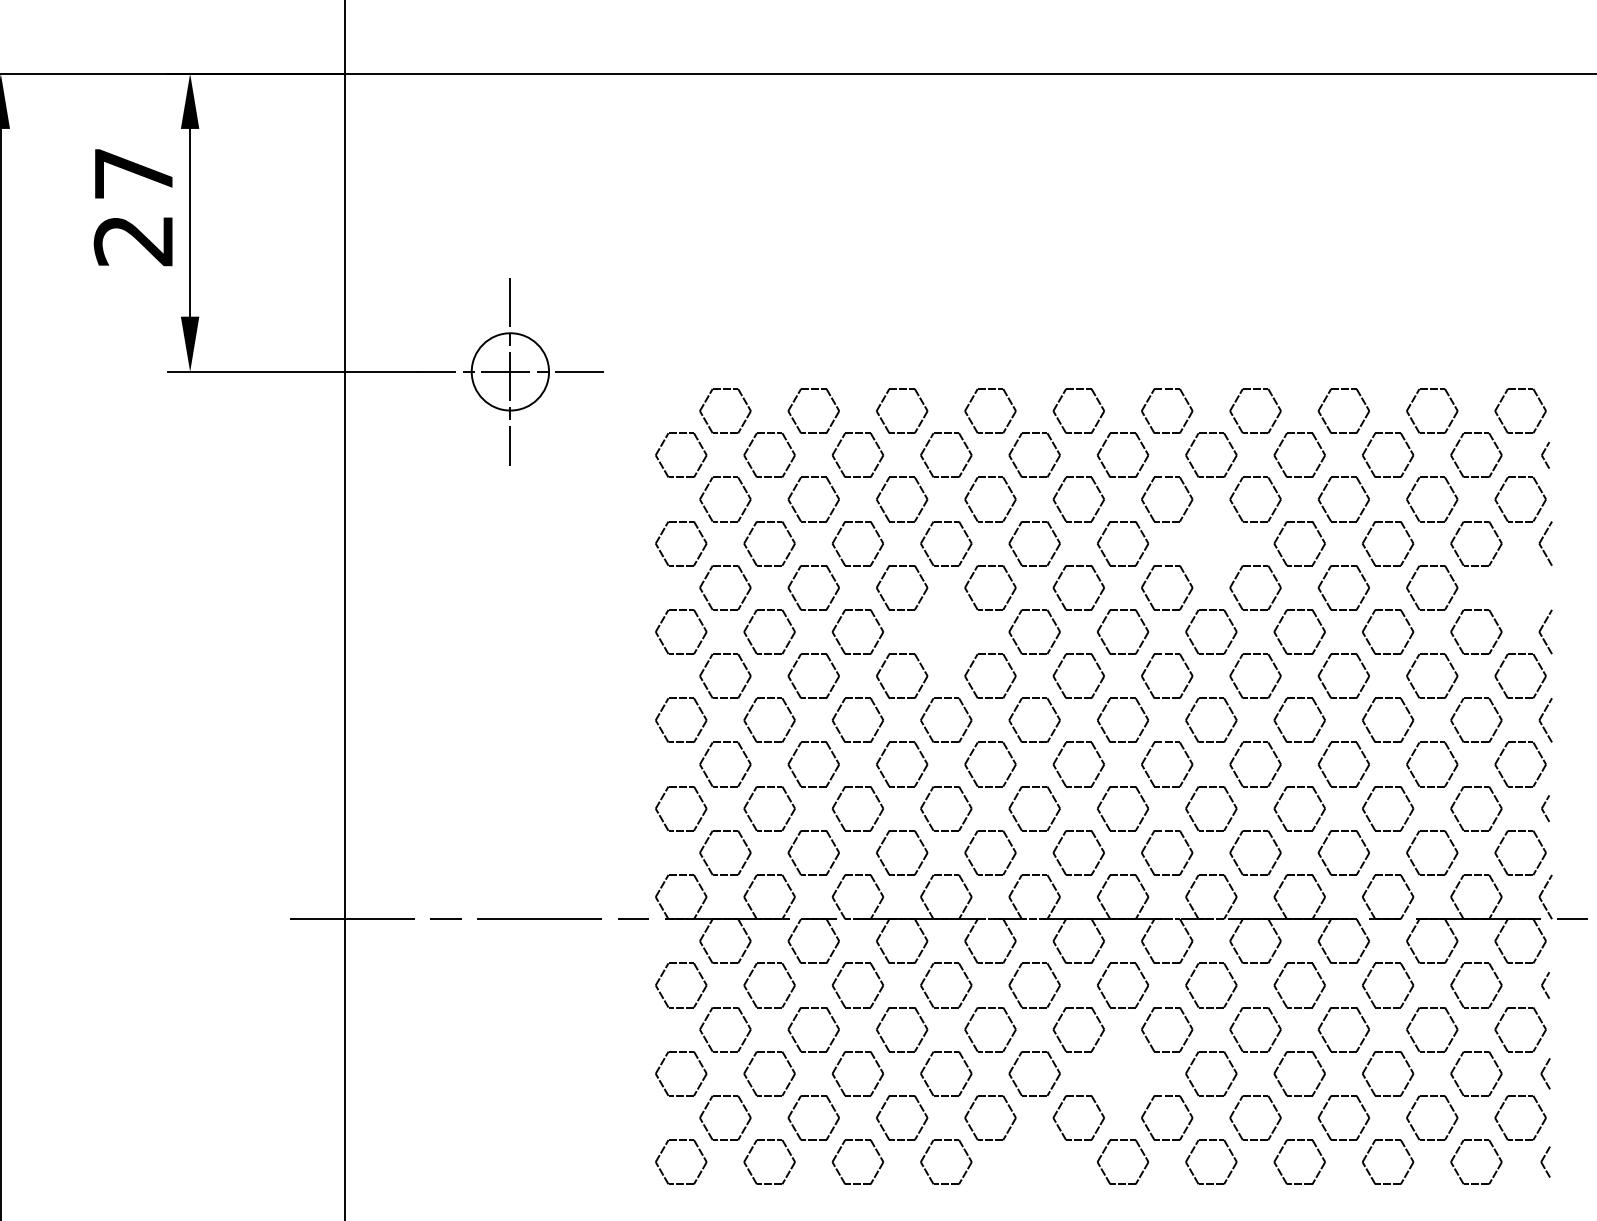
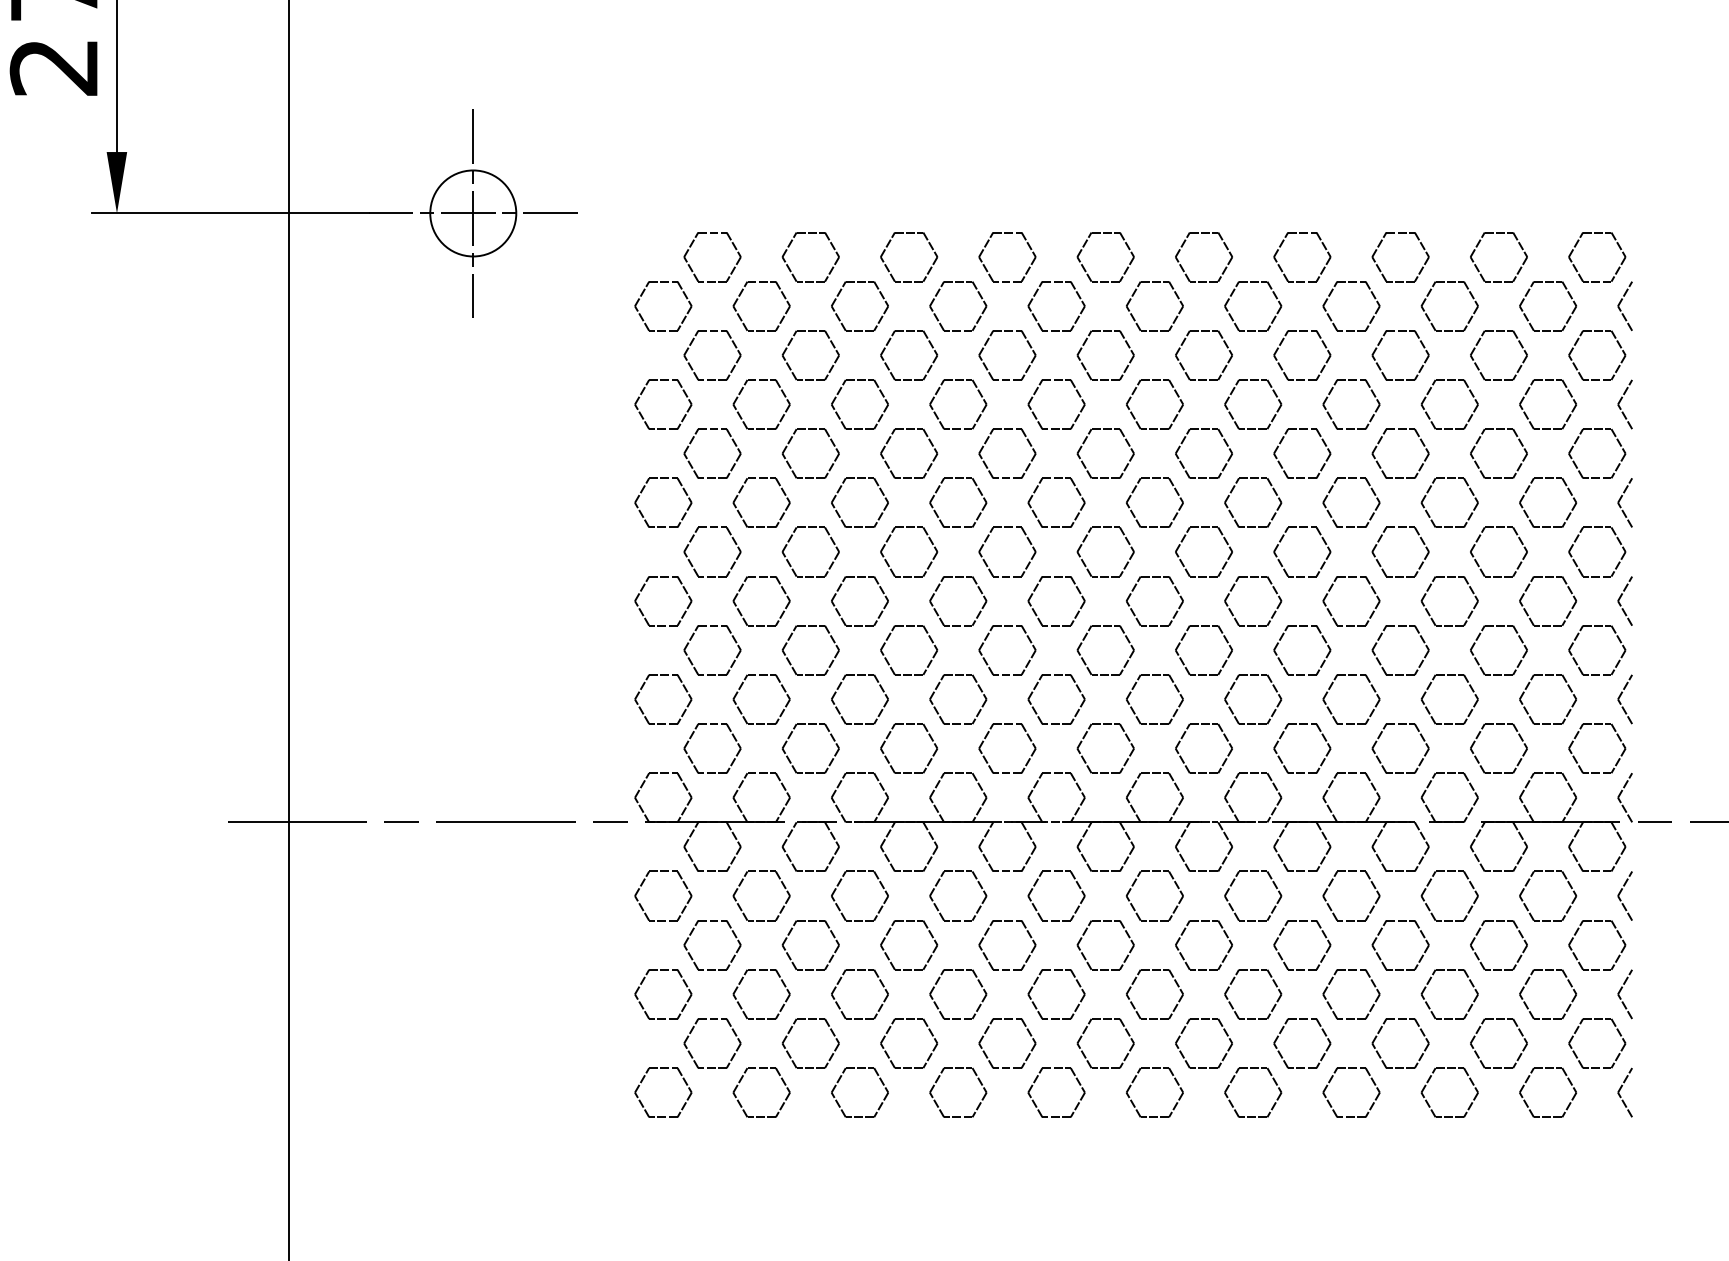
part: (1545, 455) -> (1624, 306), size x1.67
part: (1228, 531) -> (1272, 391), added
part: (1502, 577) -> (1577, 442), added
part: (964, 621) -> (978, 491), added
part: (1545, 808) -> (1624, 699), size x1.67
part: (1545, 985) -> (1624, 896), size x1.67
part: (1141, 1063) -> (1175, 982), added
part: (1545, 1073) -> (1624, 994), size x1.43
part: (1016, 1151) -> (1036, 1080), added
part: (1545, 1161) -> (1624, 1091), size x1.43

